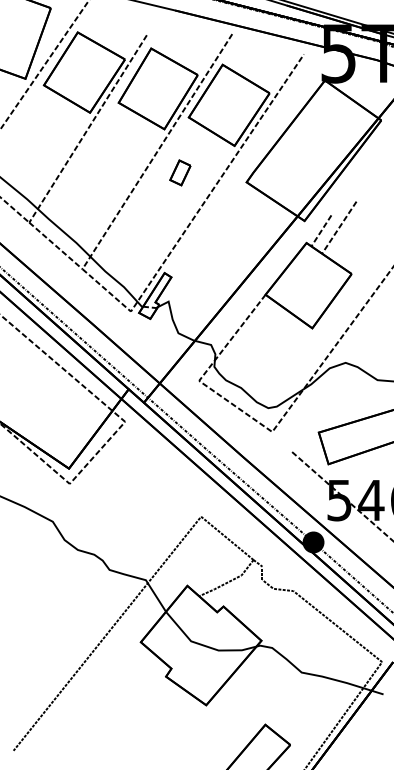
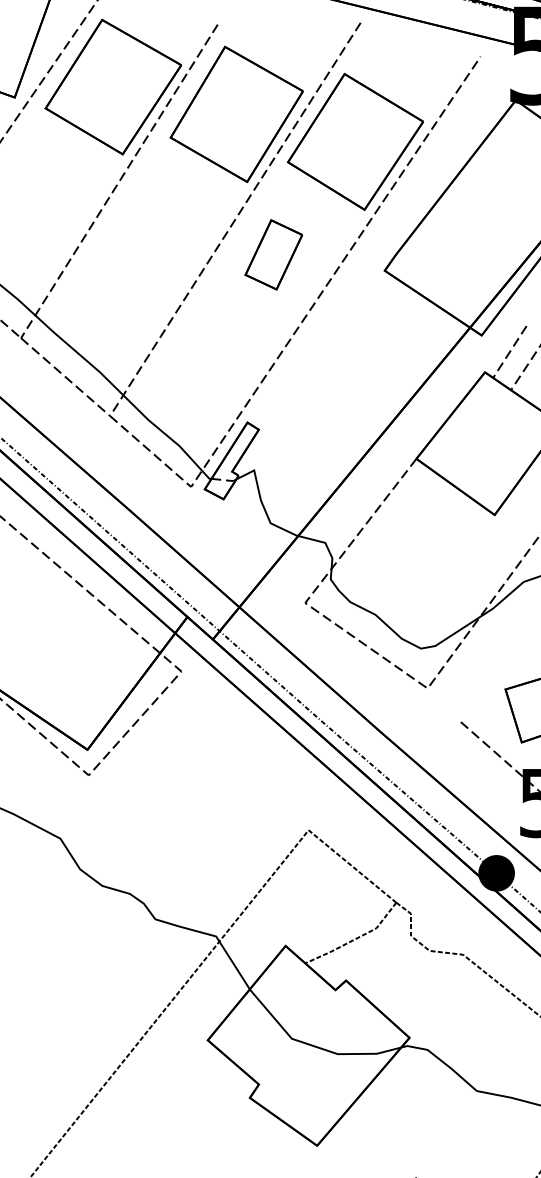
part: (180, 172) -> (274, 254), size x1.67

